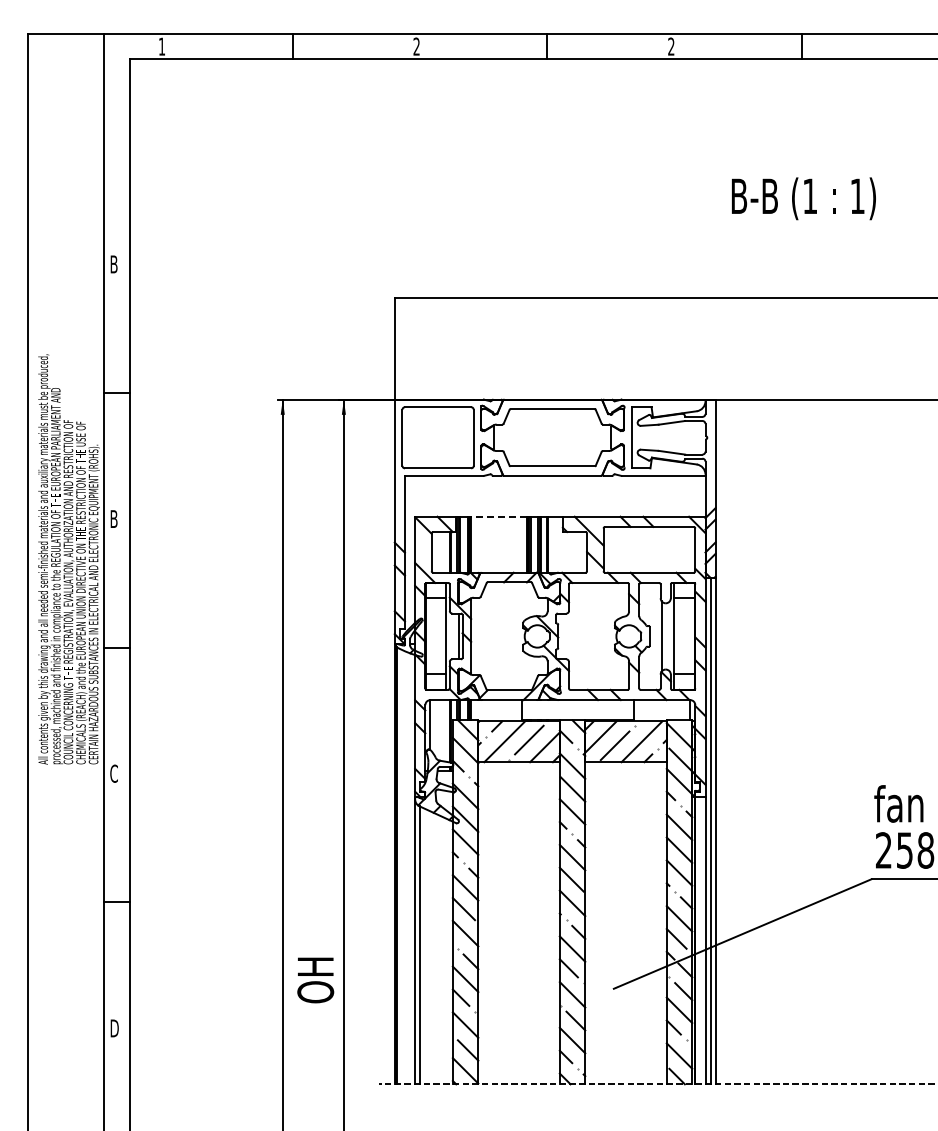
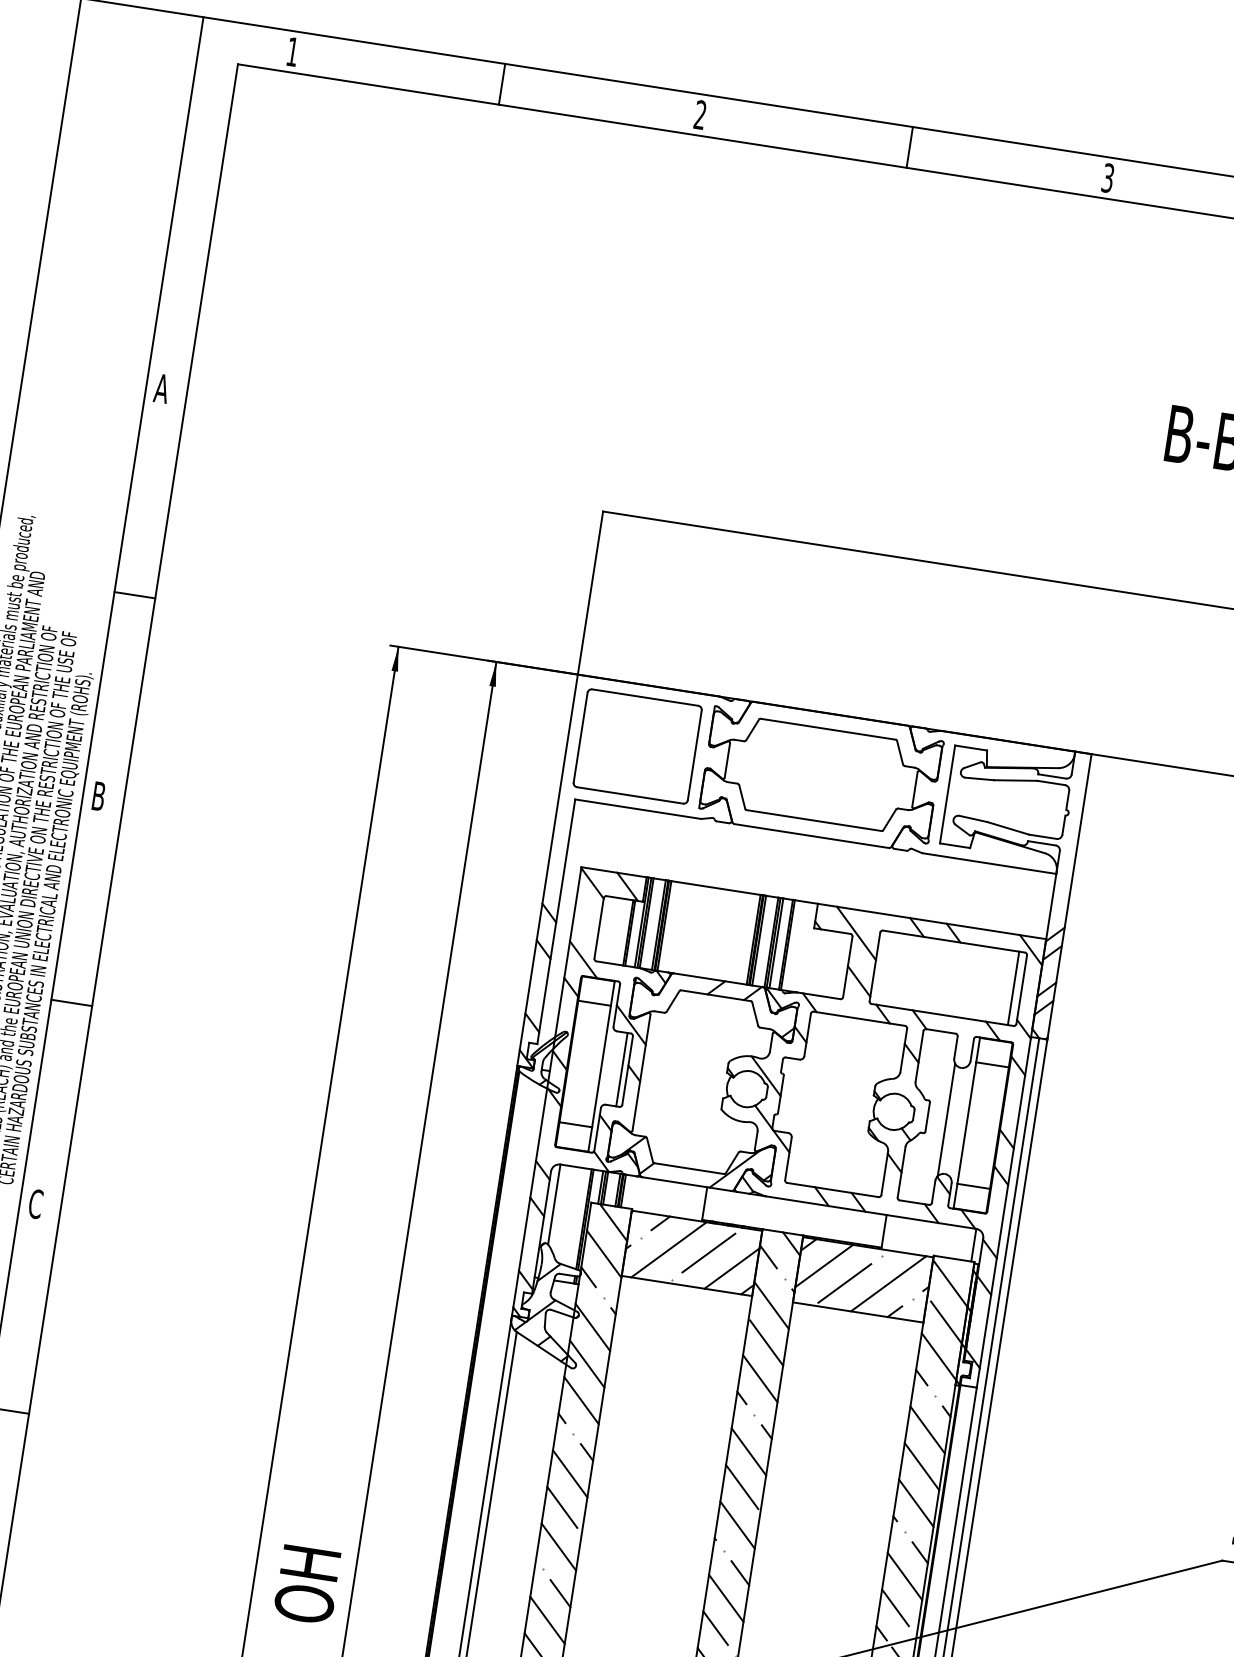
text: (671, 46) -> (1108, 177), 2 -> 3
text: (113, 264) -> (161, 388), B -> A
line: (499, 516) -> (716, 887), dashed -> solid
line: (690, 549) -> (1014, 987), added

